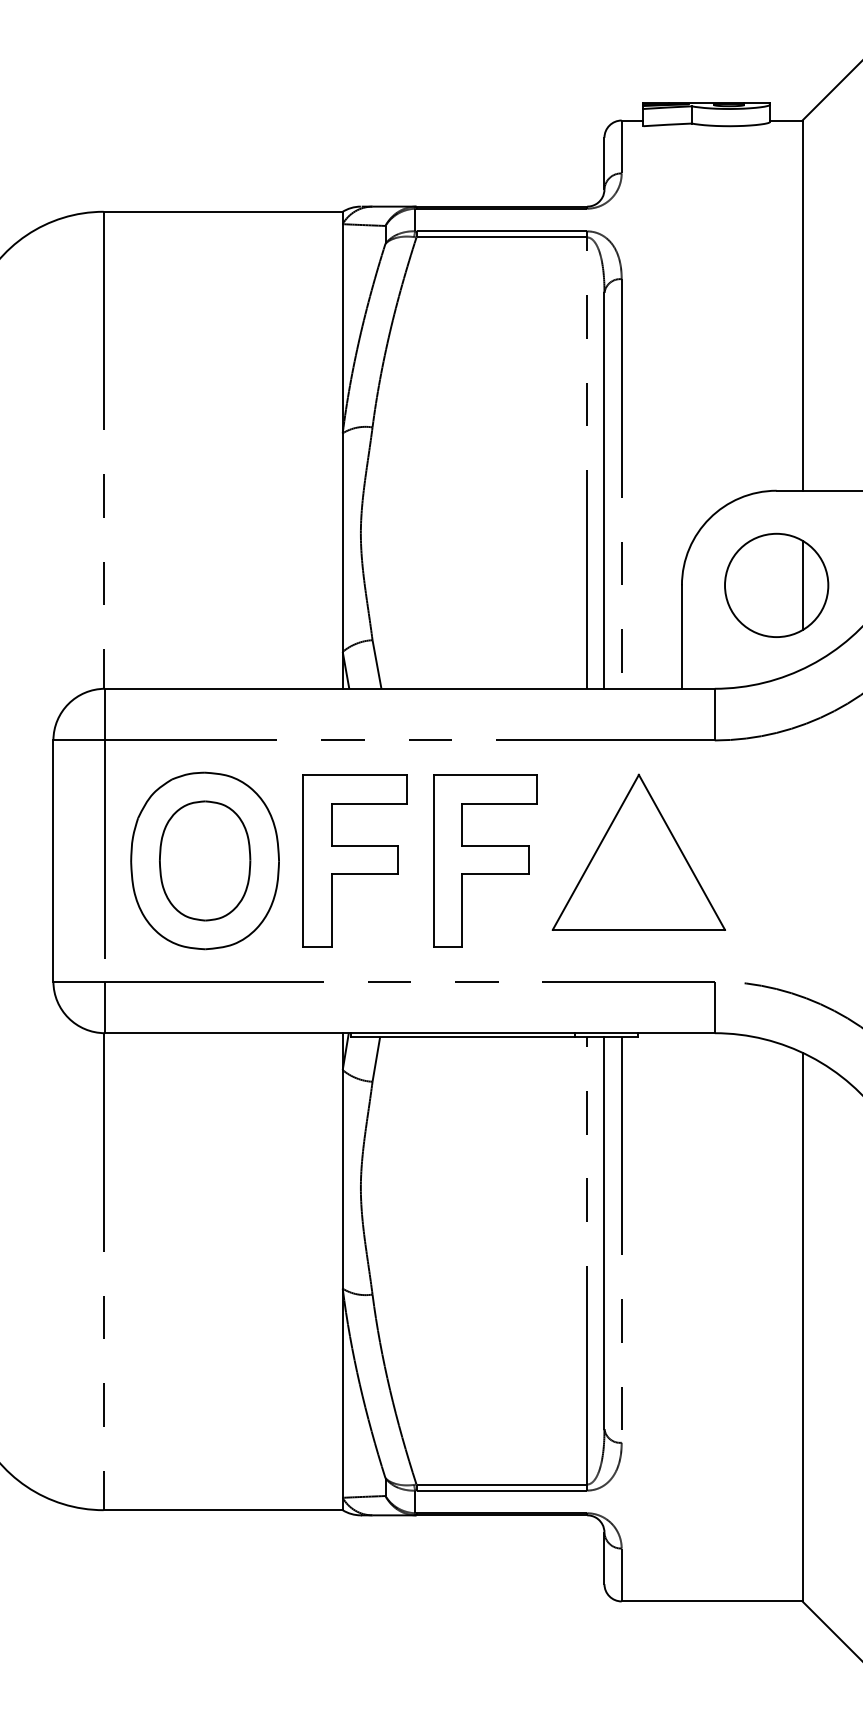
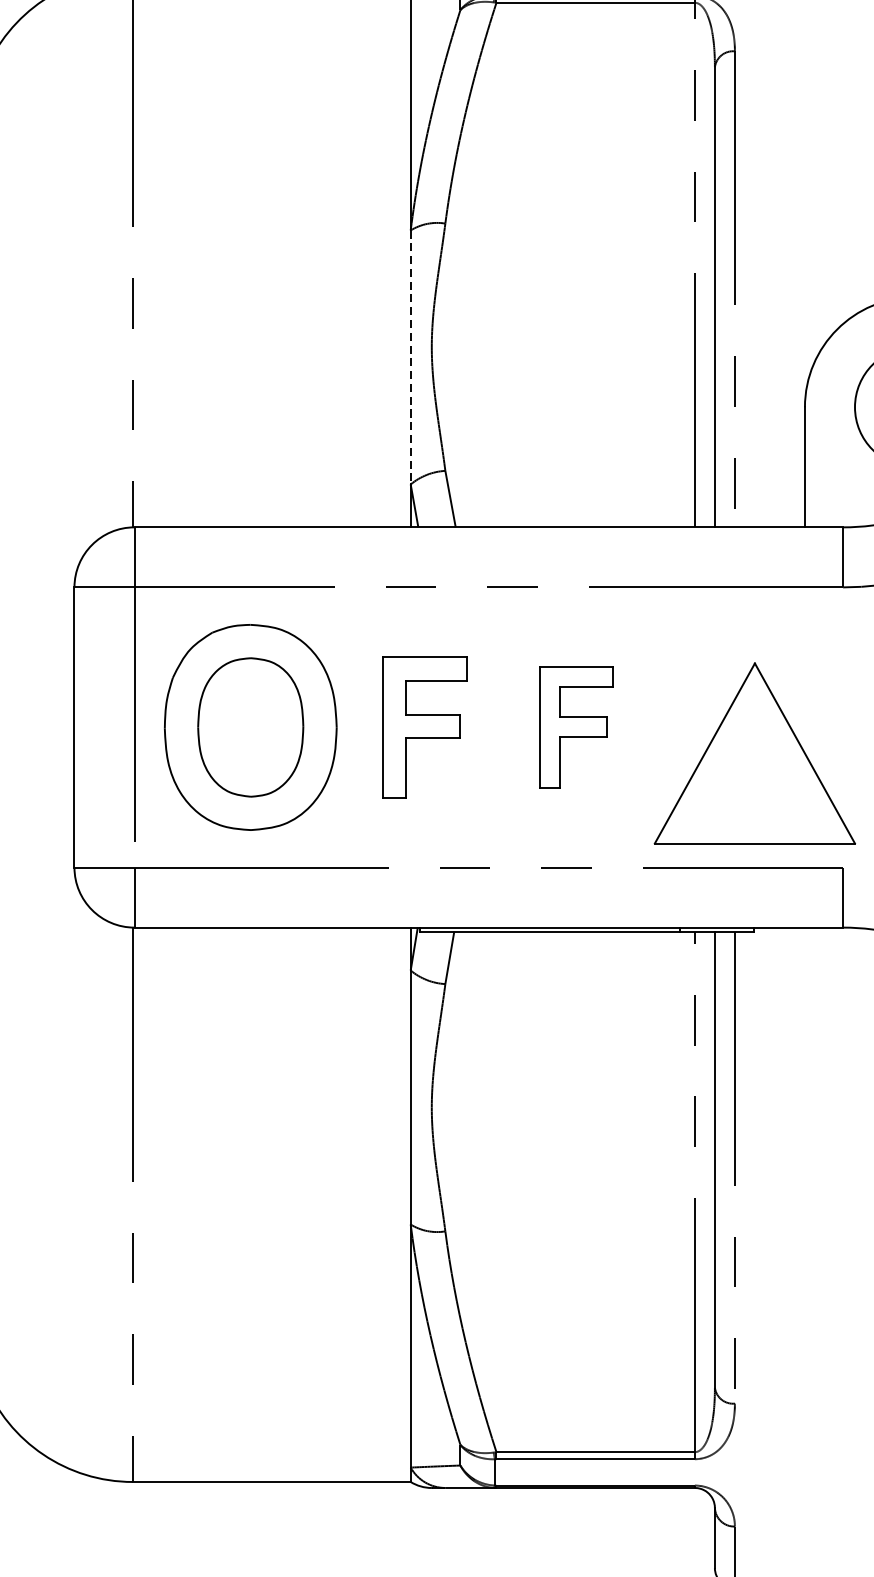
line: (342, 543) -> (410, 358), solid -> dashed
part: (638, 851) -> (754, 752), moved
part: (354, 860) -> (424, 726), size x0.7
part: (485, 860) -> (576, 726), size x0.6

